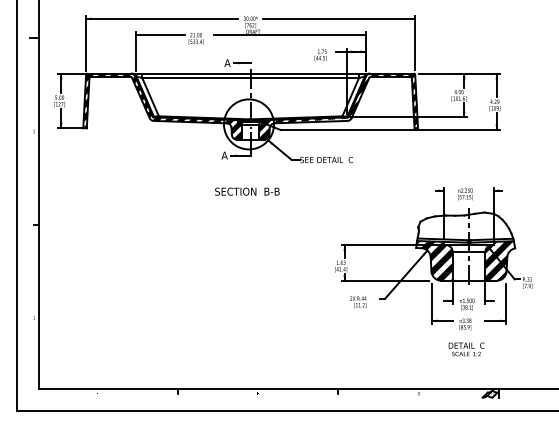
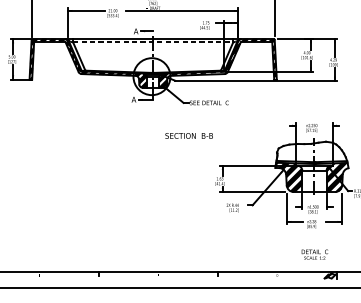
line: (251, 78) -> (153, 42), solid -> dashed
text: (247, 191) -> (189, 135), moved
text: (466, 349) -> (314, 254), moved

